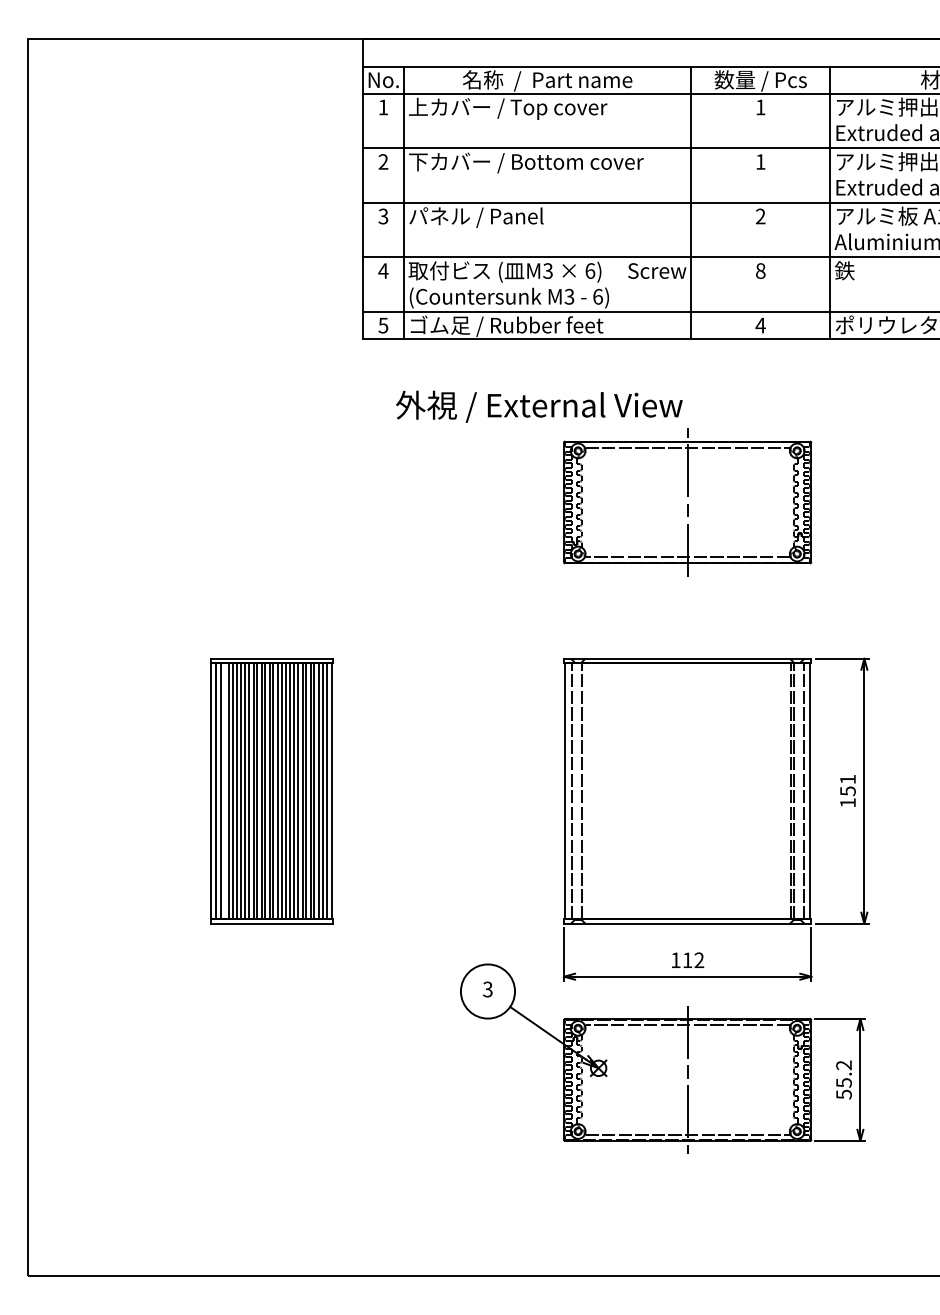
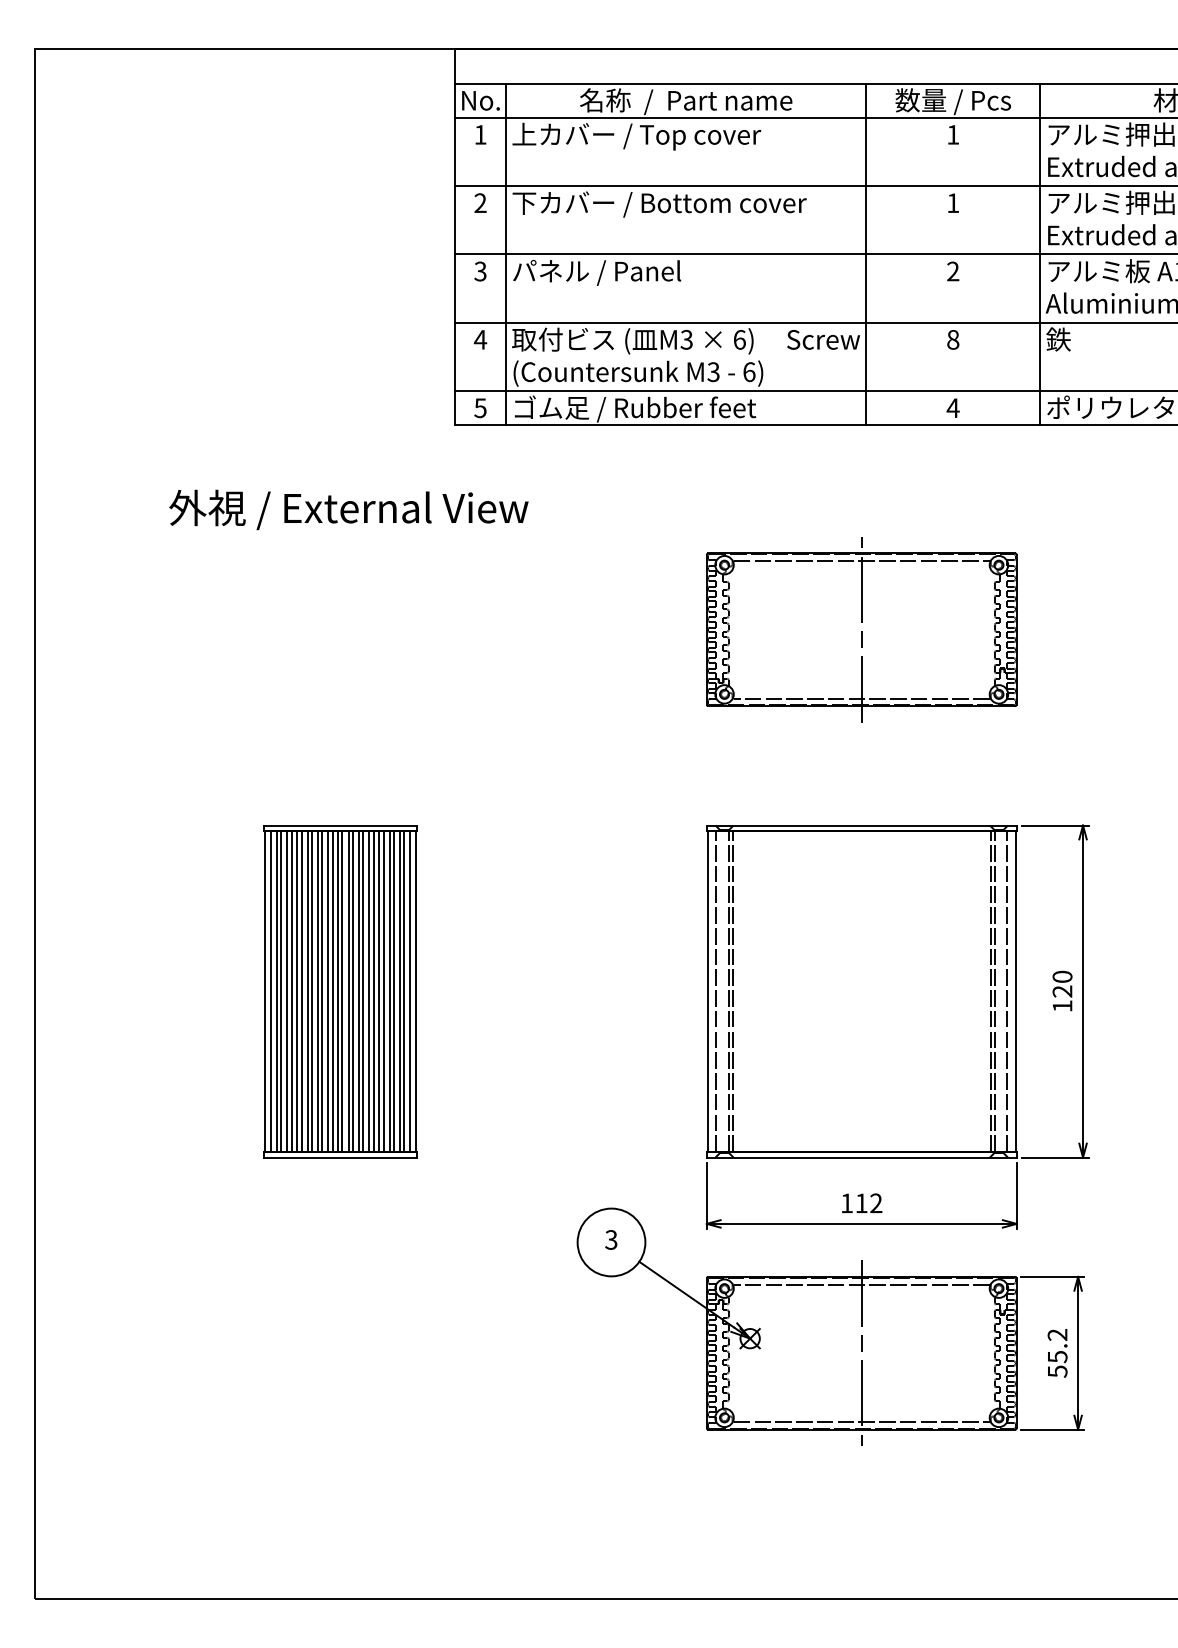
text: (539, 406) -> (348, 509), moved
text: (847, 784) -> (1062, 983), 151 -> 120
line: (224, 791) -> (281, 991), added
line: (584, 791) -> (732, 991), added

